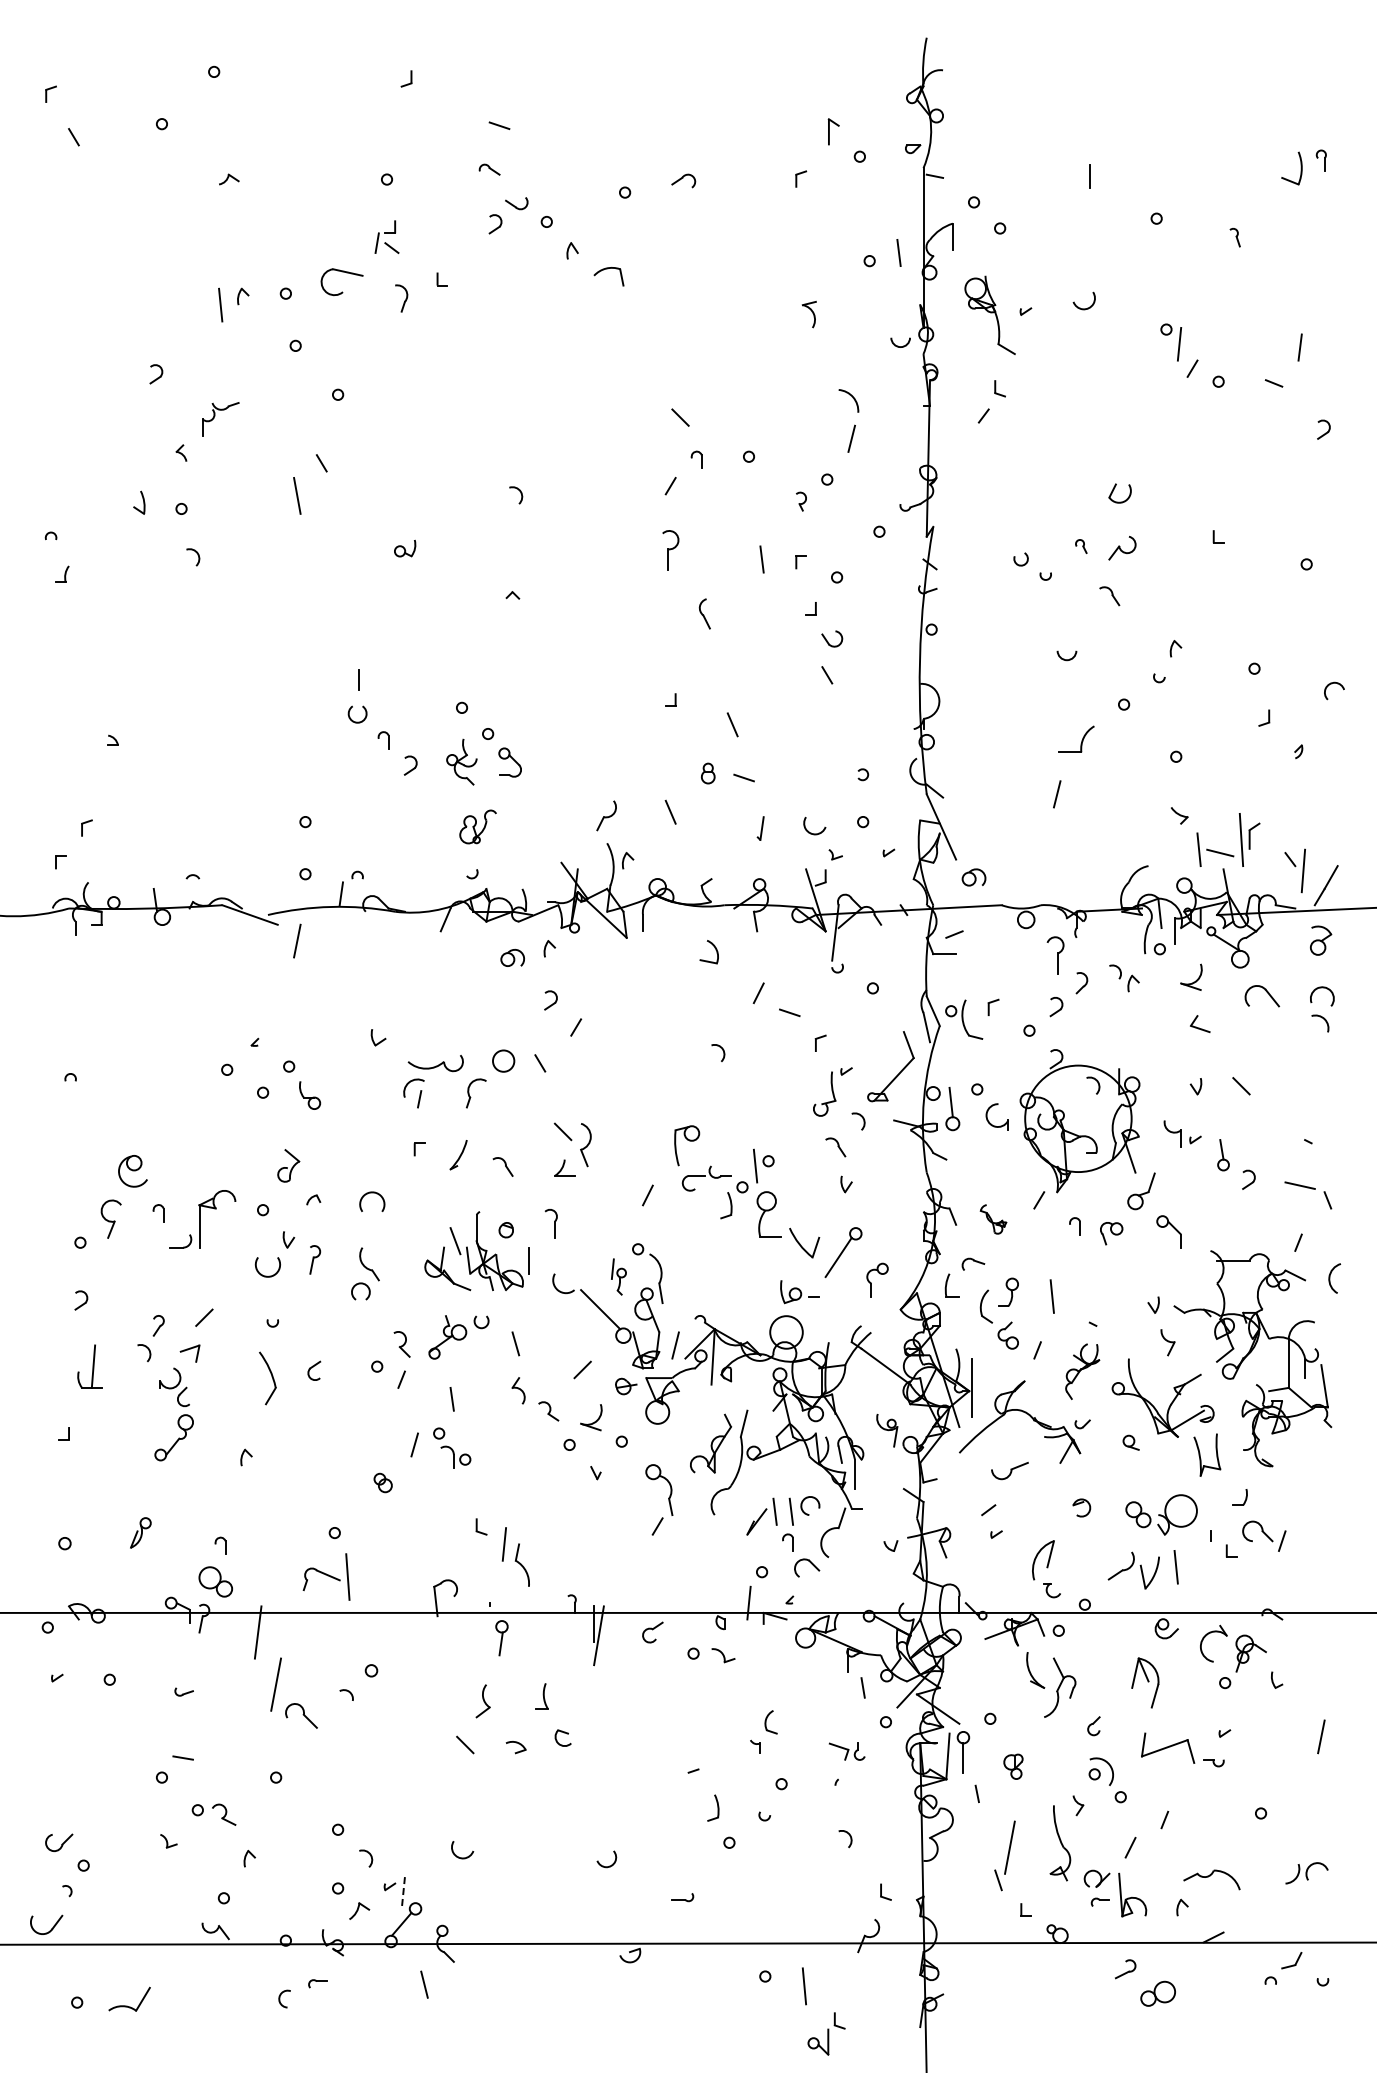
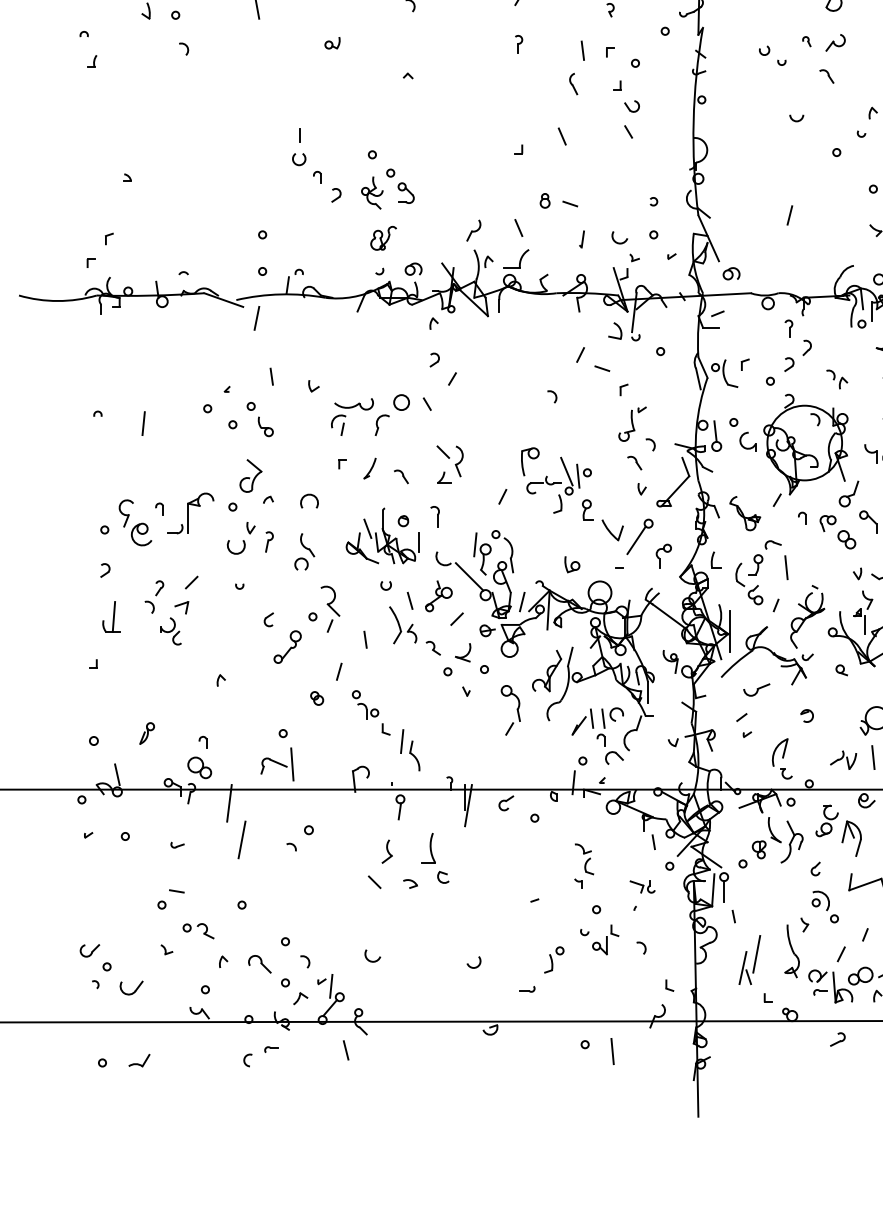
part: (670, 550) -> (518, 44), size x0.62
part: (704, 613) -> (573, 83), moved
line: (732, 724) -> (562, 136), moved
part: (1076, 738) -> (516, 258), moved
part: (714, 948) -> (618, 328), moved
part: (1055, 955) -> (788, 328), size x0.62
part: (512, 957) -> (413, 268), moved
part: (1124, 978) -> (837, 379), moved
line: (318, 1023) -> (271, 376), added
part: (898, 1073) -> (678, 487), moved
line: (135, 1090) -> (143, 423), added
line: (739, 1159) -> (567, 471), added
part: (288, 1165) -> (250, 475), size x1.43
part: (132, 1171) -> (141, 534), moved
part: (769, 1213) -> (588, 509), size x0.62
part: (993, 1219) -> (745, 513), size x1.67
part: (973, 1263) -> (773, 544), moved
part: (618, 1276) -> (482, 553), size x1.67
part: (791, 1292) -> (572, 564), moved
part: (447, 1337) -> (438, 596), moved
part: (401, 1344) -> (329, 601), size x1.67
part: (1156, 1365) -> (859, 616), added
part: (1082, 1371) -> (807, 620), size x1.43
part: (267, 1378) -> (395, 625), moved
part: (173, 1437) -> (287, 646), moved
part: (452, 1447) -> (365, 704), moved
part: (1138, 1514) -> (846, 539), moved
part: (1133, 1570) -> (843, 759), size x0.71
line: (98, 1591) -> (117, 774), added
part: (723, 1655) -> (583, 848), moved
part: (1110, 1657) -> (827, 820), added
part: (541, 1695) -> (428, 847), size x1.67
part: (301, 1715) -> (259, 963), moved
part: (1013, 1766) -> (759, 849), moved
part: (713, 1807) -> (548, 963), moved
line: (990, 1867) -> (743, 968), added
line: (403, 1893) -> (331, 986), dashed -> solid
part: (51, 1928) -> (134, 990), moved
part: (1157, 1993) -> (860, 975), moved
part: (129, 1999) -> (139, 1060), size x0.71
part: (826, 2033) -> (605, 939), moved

